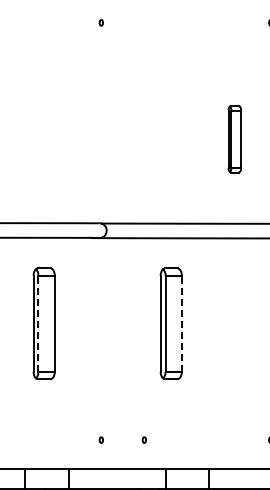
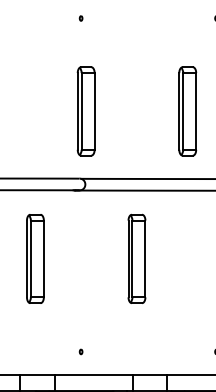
part: (107, 139) -> (86, 111), added
part: (234, 139) -> (187, 111), size x1.67
line: (38, 323) -> (30, 258), dashed -> solid
line: (181, 323) -> (145, 258), dashed -> solid
part: (143, 439) -> (114, 351), removed

